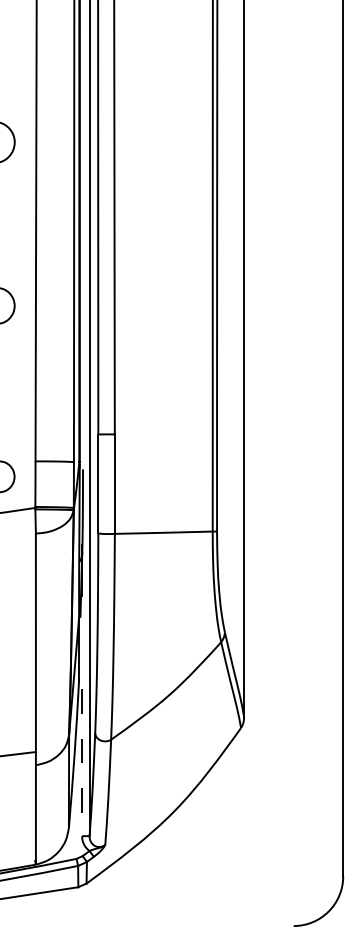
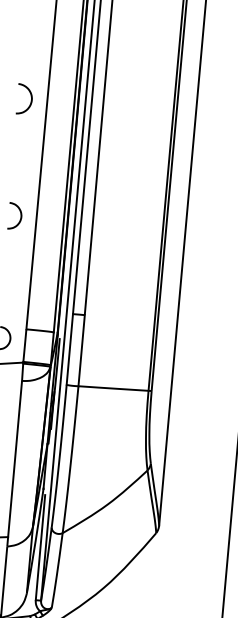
line: (82, 762) -> (40, 547), dashed -> solid

